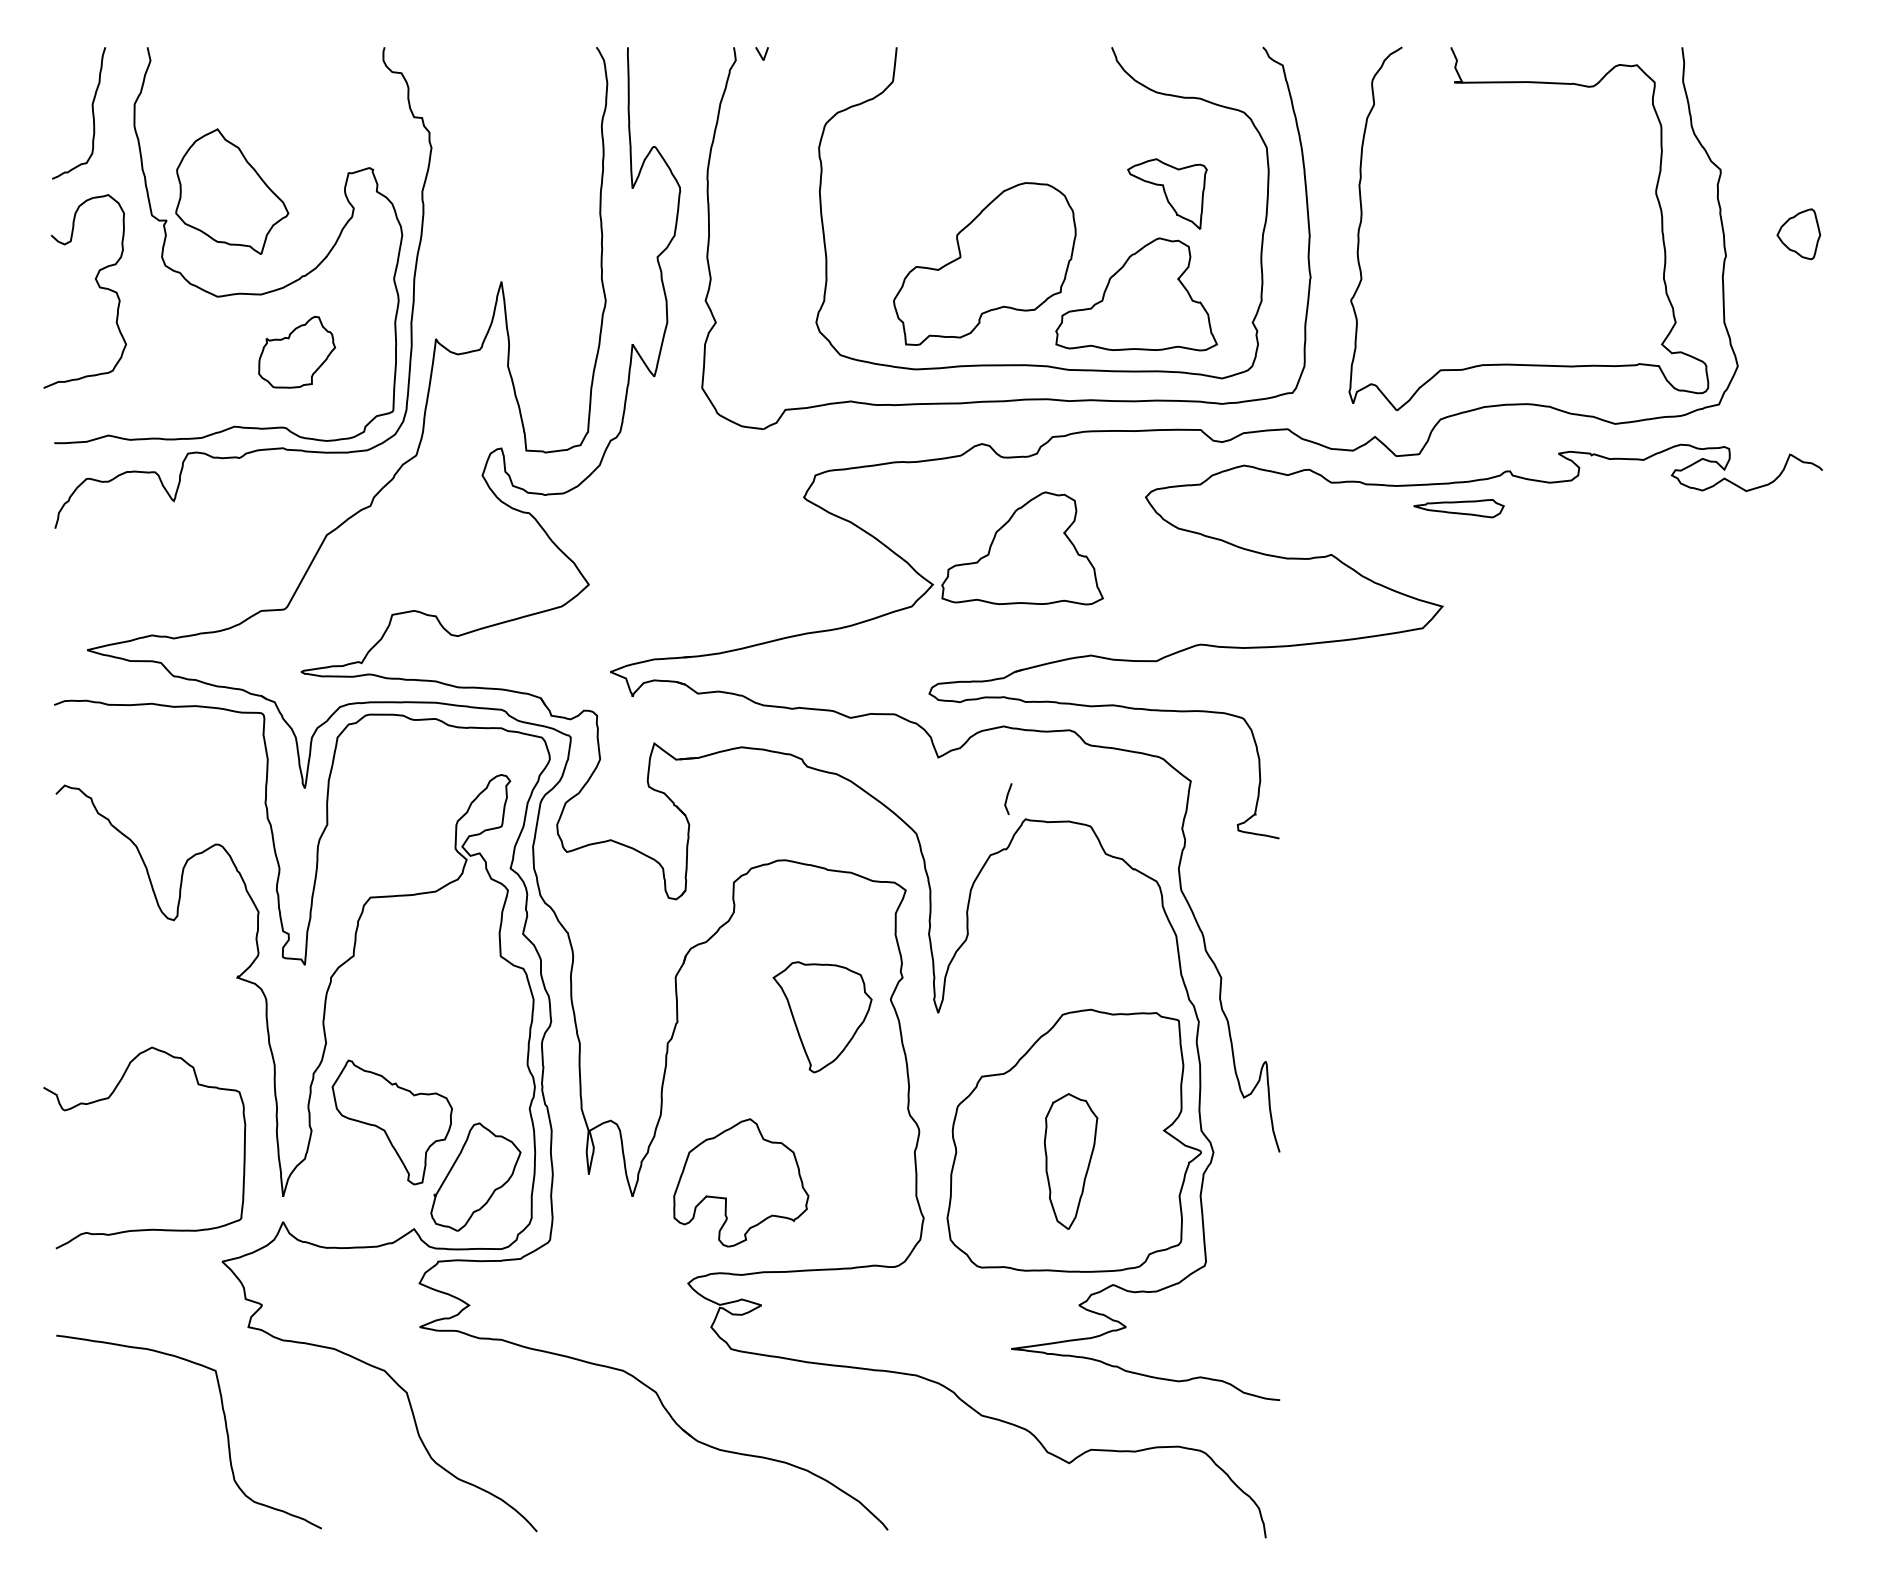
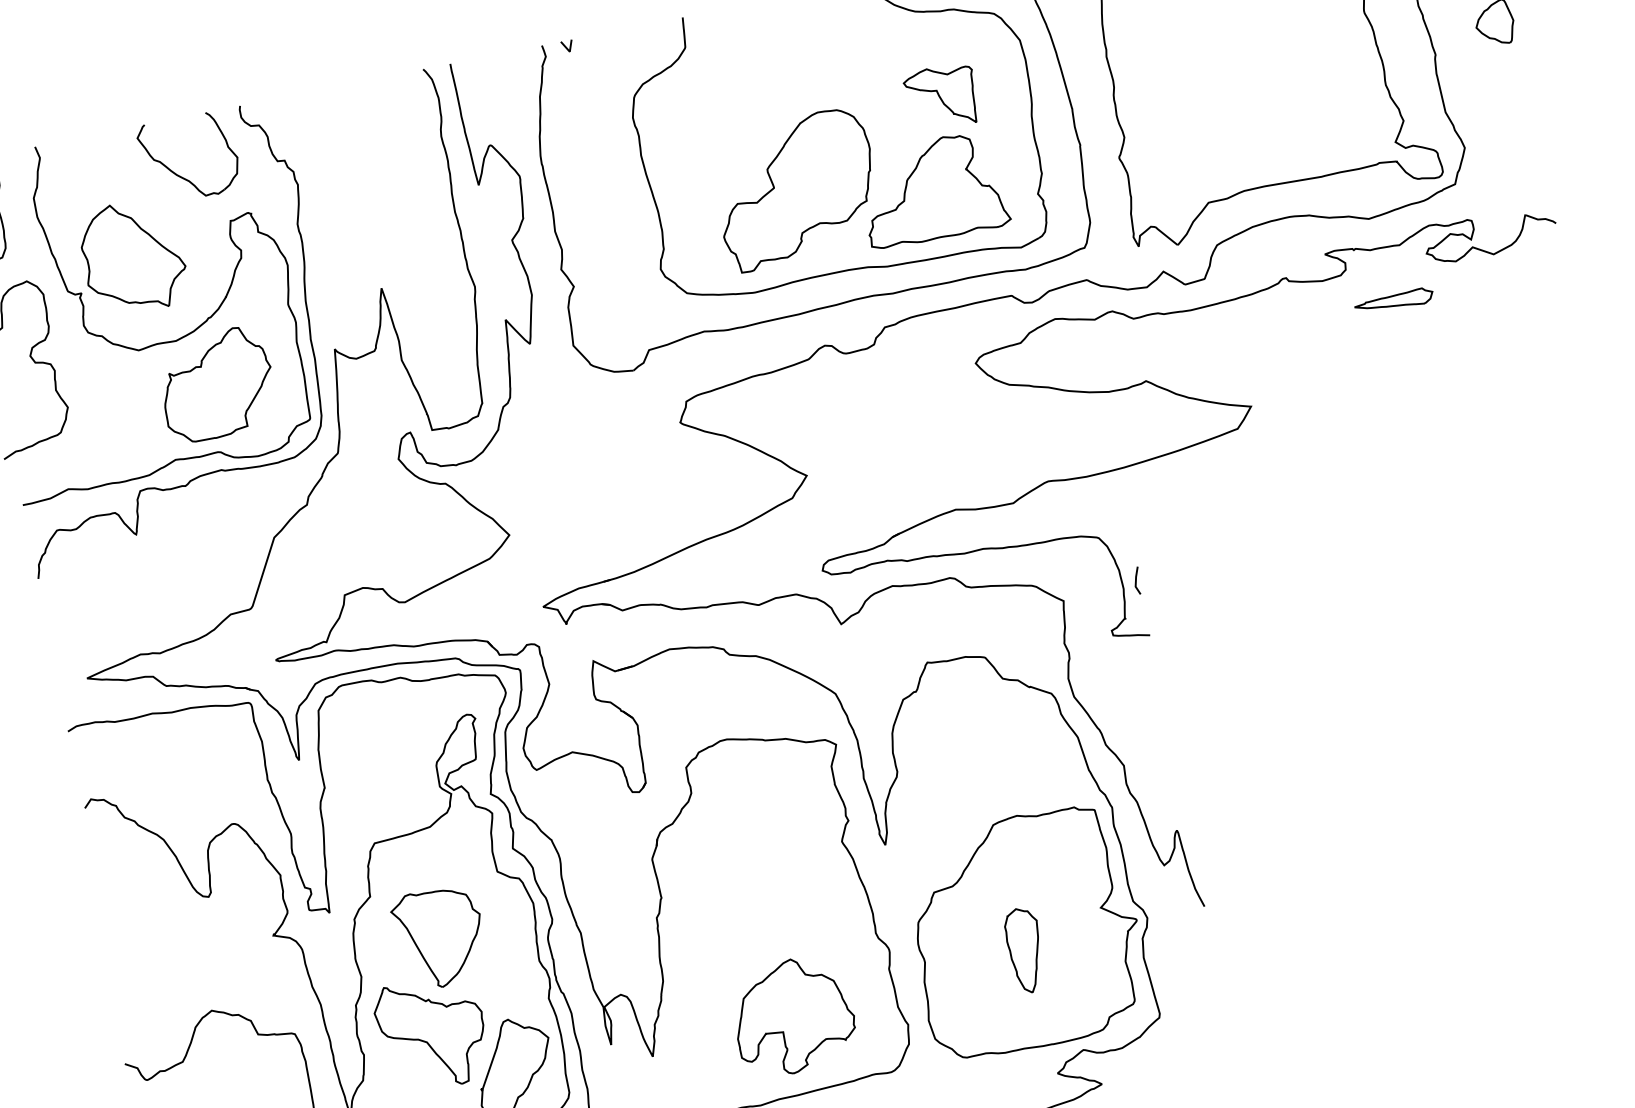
part: (301, 110) -> (179, 174), added
part: (296, 352) -> (216, 384), size x1.67
part: (1458, 508) -> (1393, 301), moved
part: (1022, 548) -> (877, 428), removed
line: (1007, 798) -> (1136, 580), moved
part: (822, 1017) -> (440, 938), moved
part: (1070, 1161) -> (1025, 950), size x0.71
part: (741, 1182) -> (793, 1015), moved

